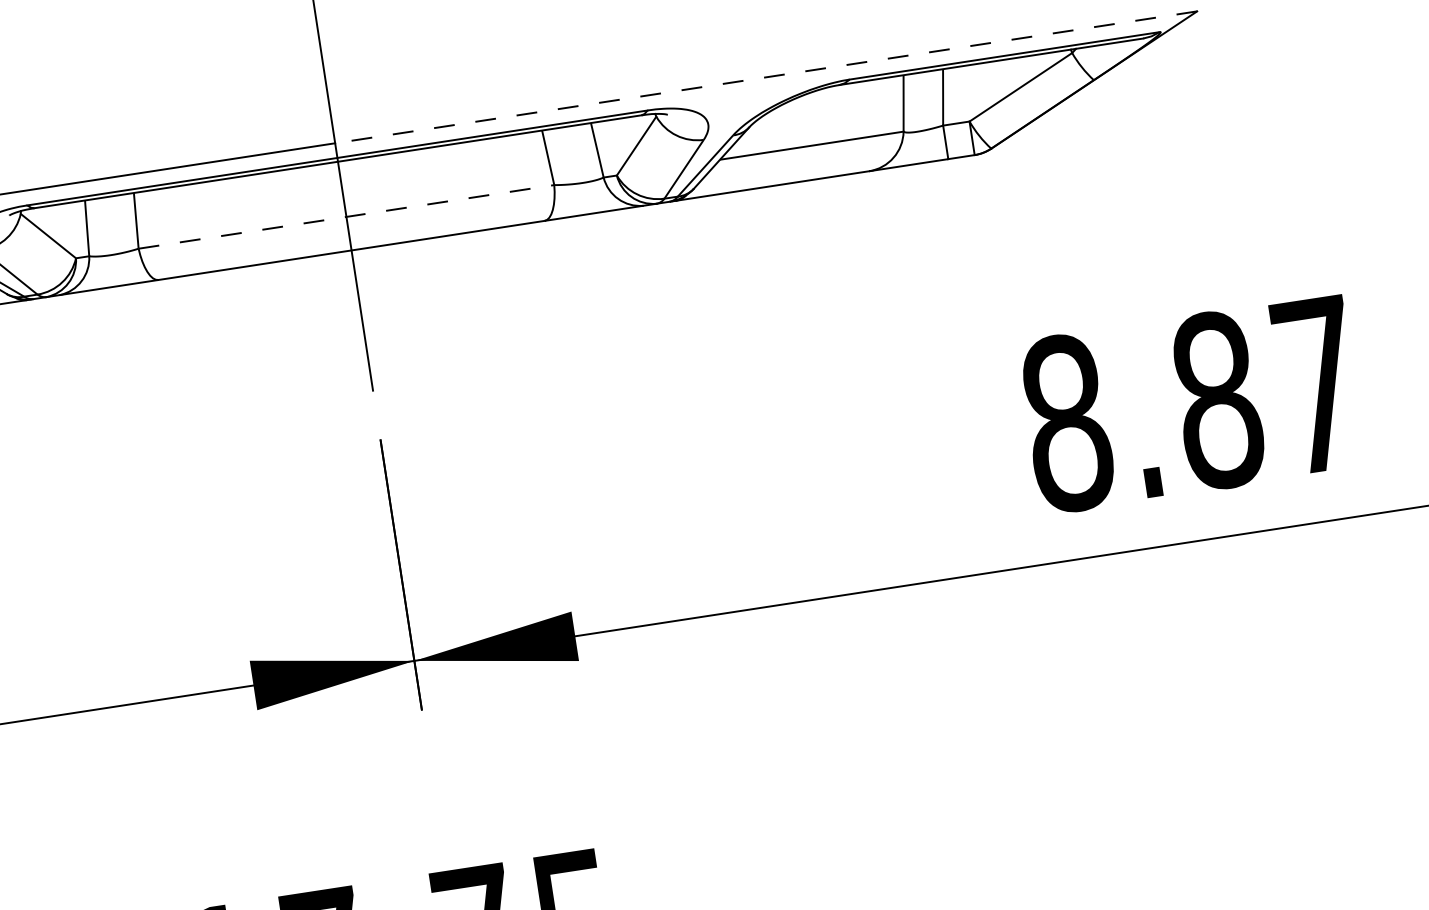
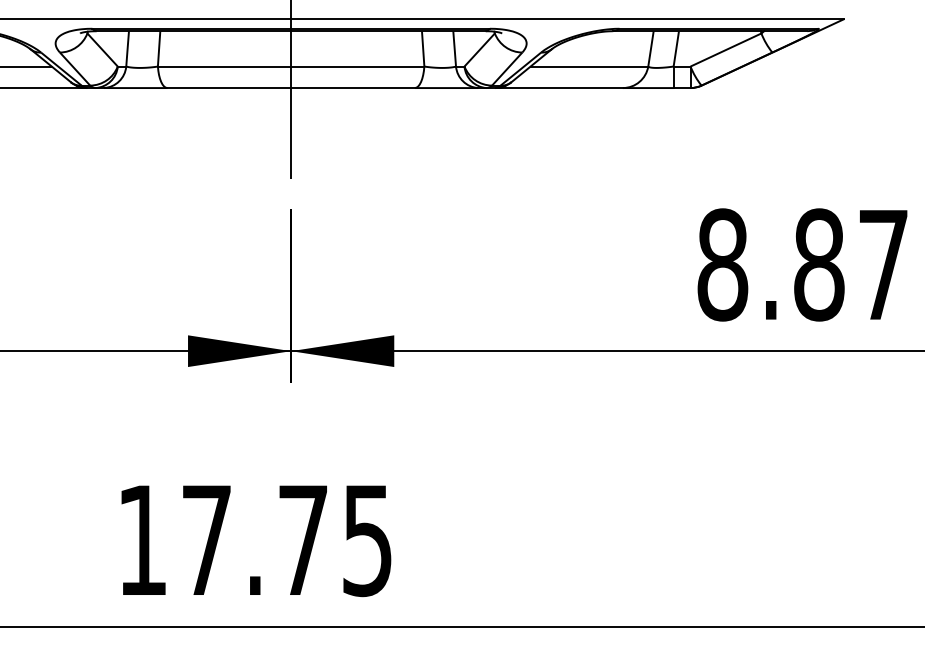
line: (764, 77) -> (566, 19), dashed -> solid
line: (346, 216) -> (291, 66), dashed -> solid

